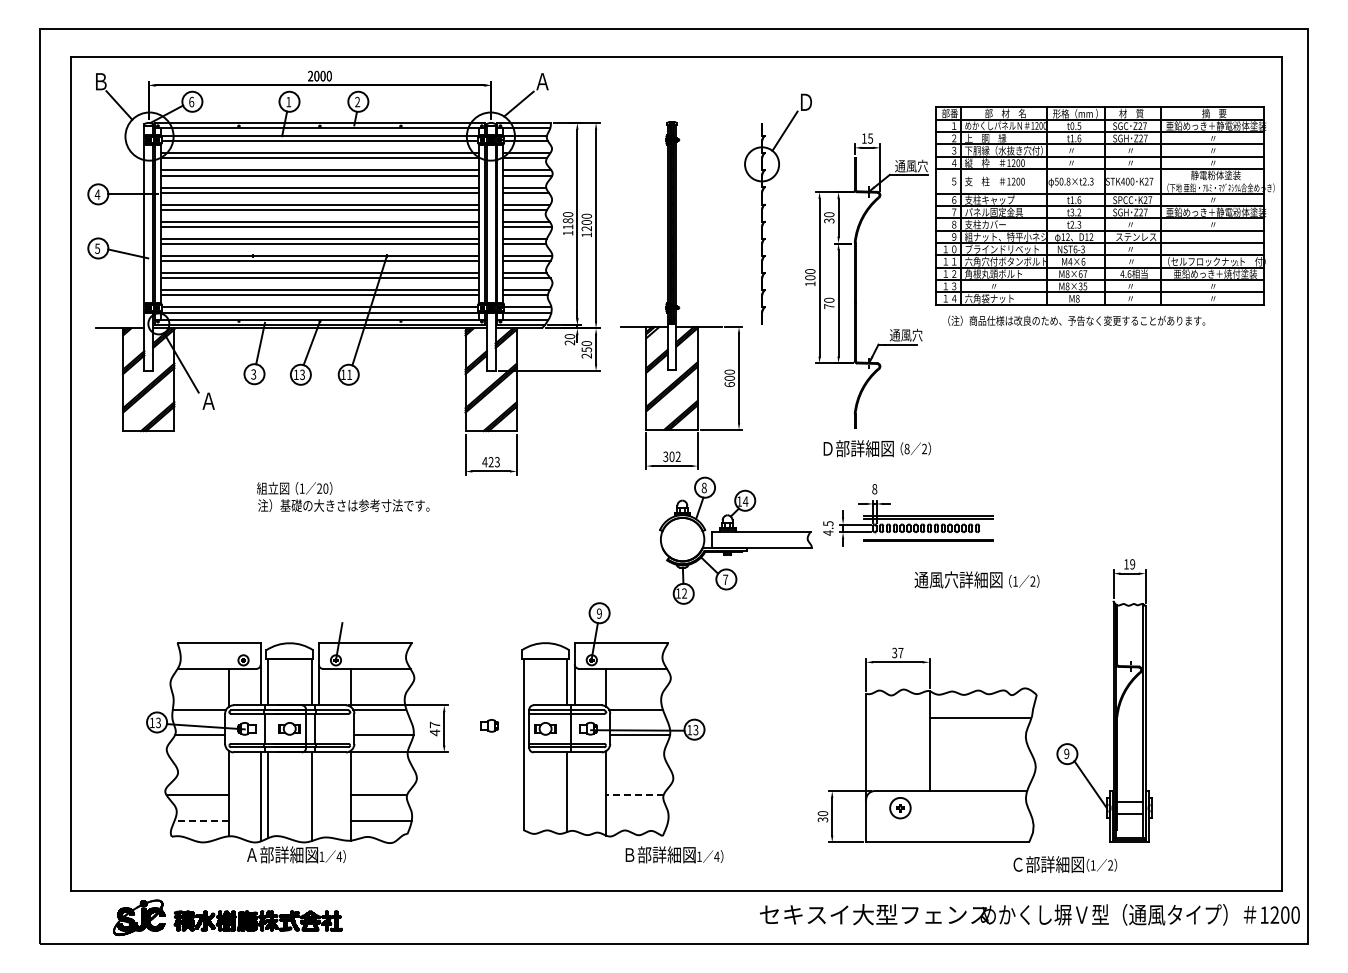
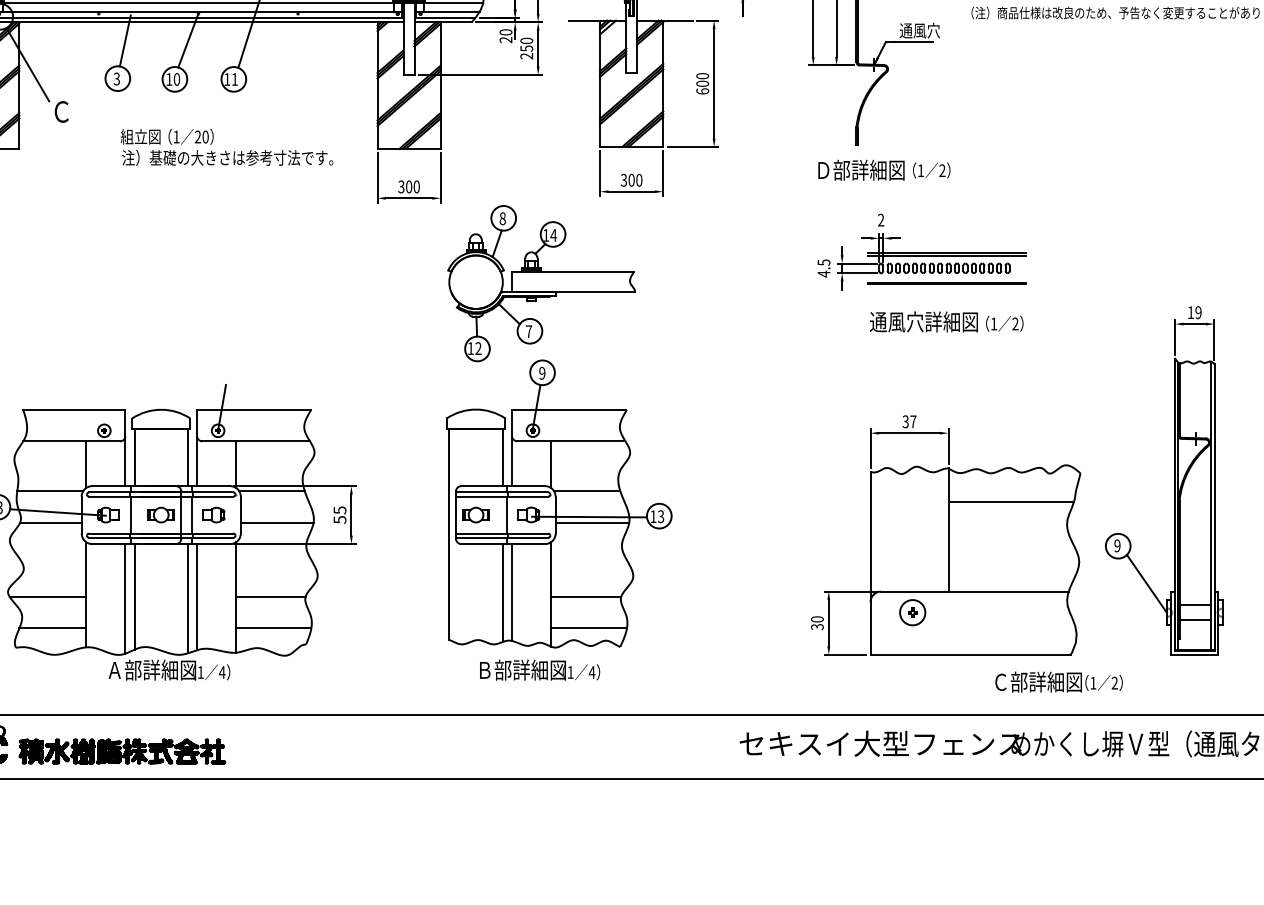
text: (302, 374) -> (176, 79), 13 -> 10
text: (208, 401) -> (61, 112), Ａ -> Ｃ
text: (906, 448) -> (920, 170), 8 -> 1
text: (677, 456) -> (638, 179), 302 -> 300
text: (490, 462) -> (408, 187), 423 -> 300
text: (874, 489) -> (880, 220), 8 -> 2
text: (343, 496) -> (227, 146), moved
part: (735, 540) -> (541, 283), moved
text: (976, 579) -> (946, 321), moved
part: (489, 725) -> (213, 514), moved
text: (435, 728) -> (340, 514), 47 -> 55
line: (574, 791) -> (511, 592), added
line: (318, 795) -> (196, 597), added
line: (635, 795) -> (586, 597), dashed -> solid
line: (201, 820) -> (52, 627), dashed -> solid
line: (637, 820) -> (589, 627), added
text: (674, 854) -> (539, 669), moved
text: (1065, 864) -> (1059, 682), moved

